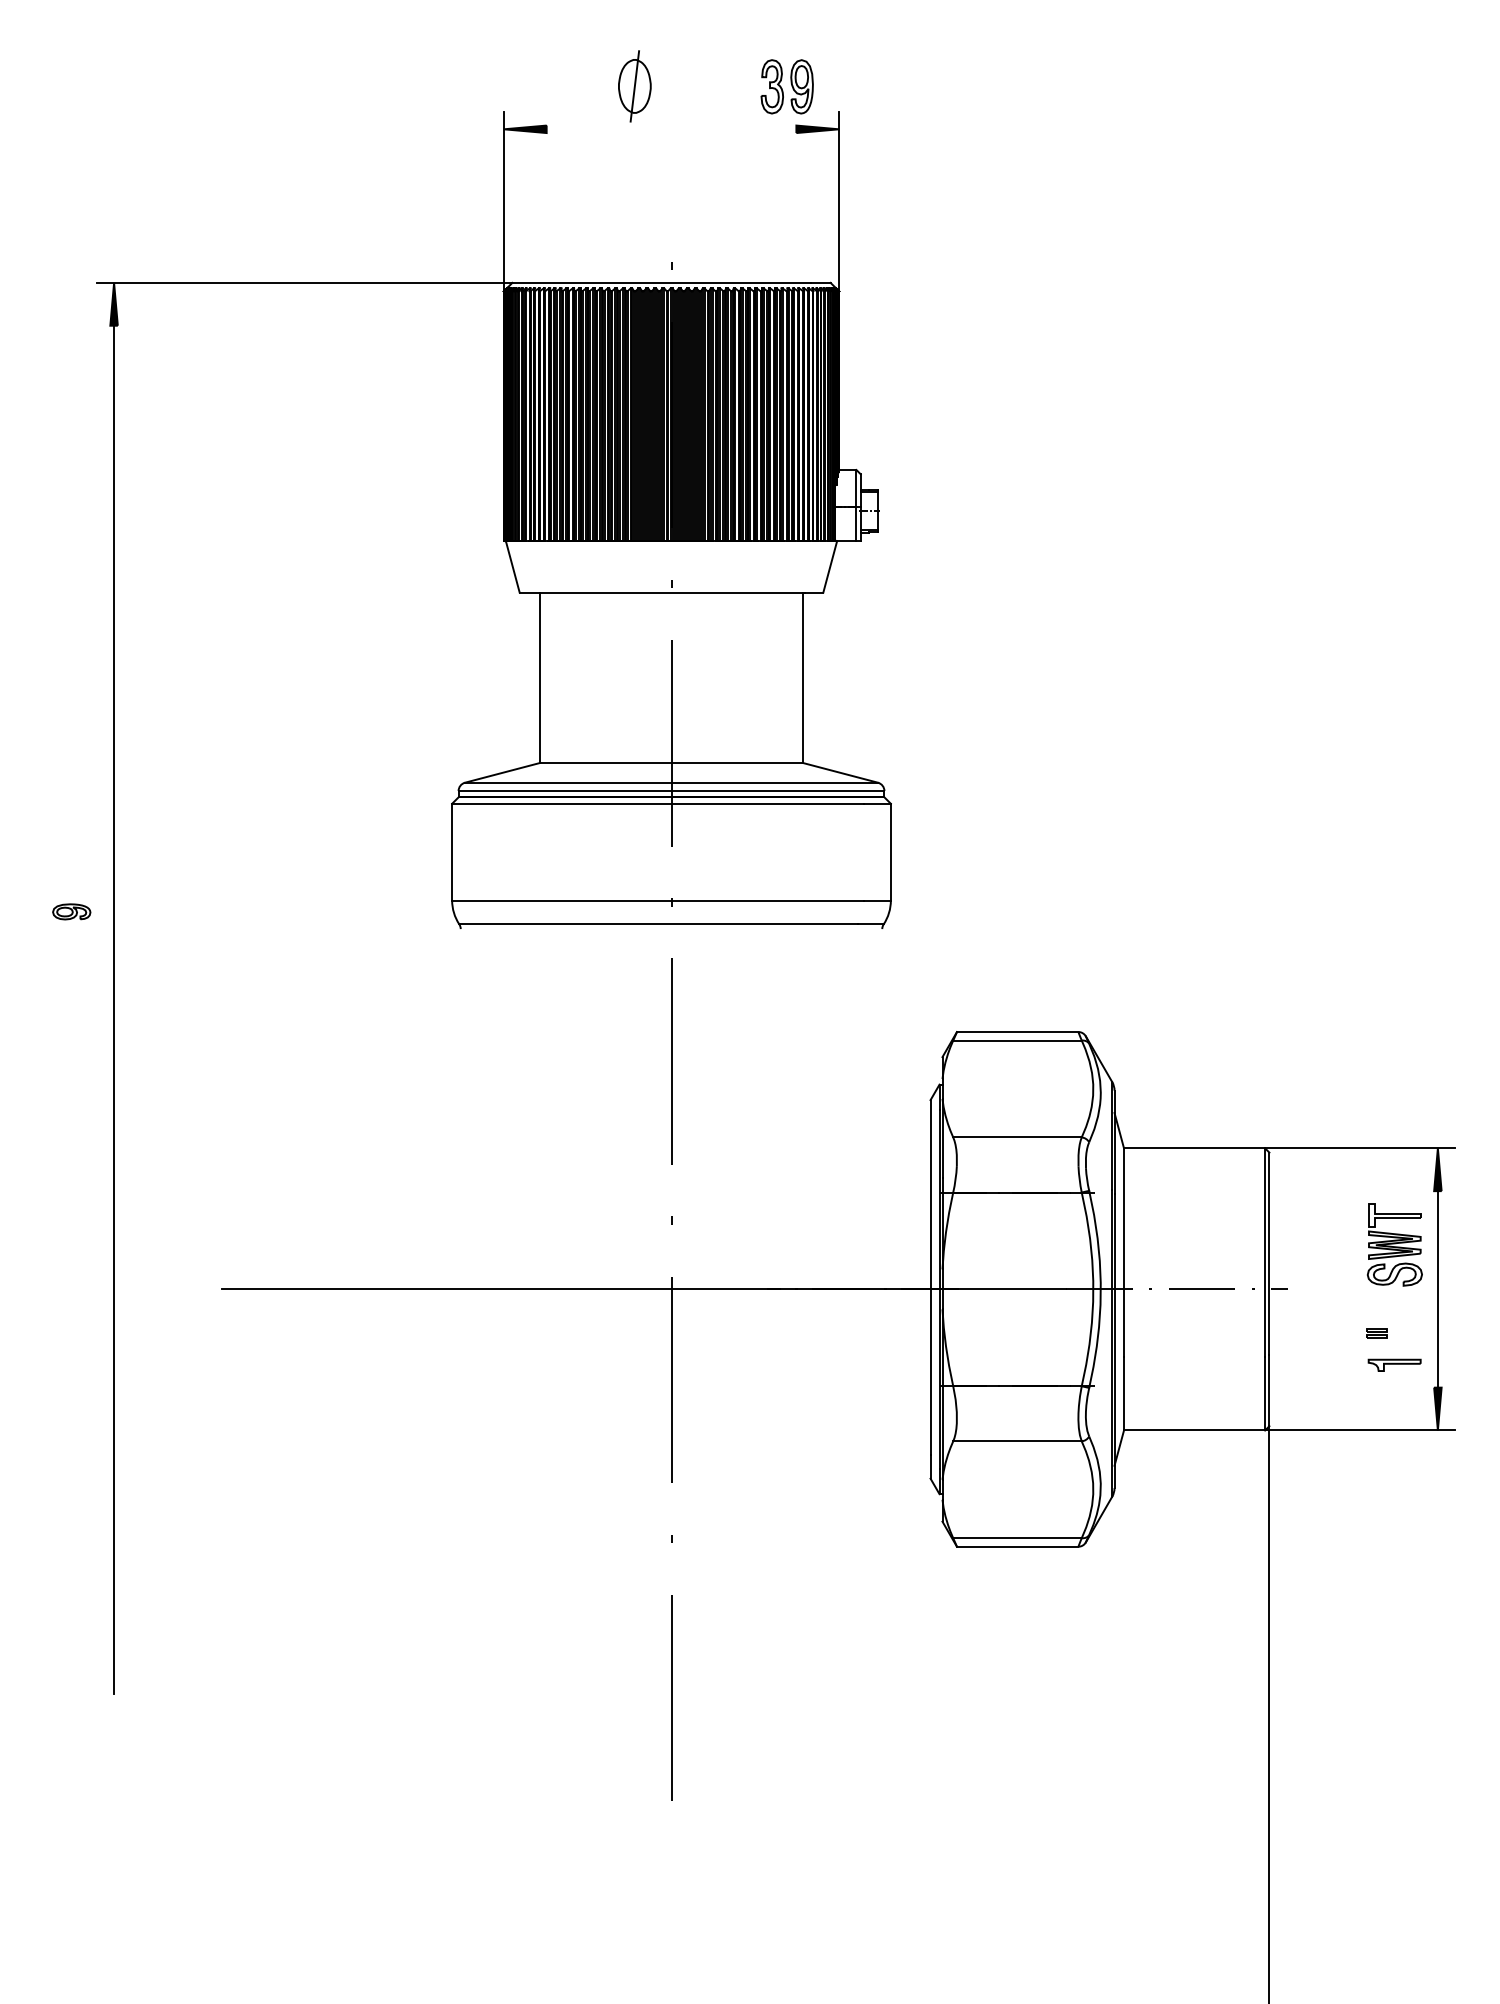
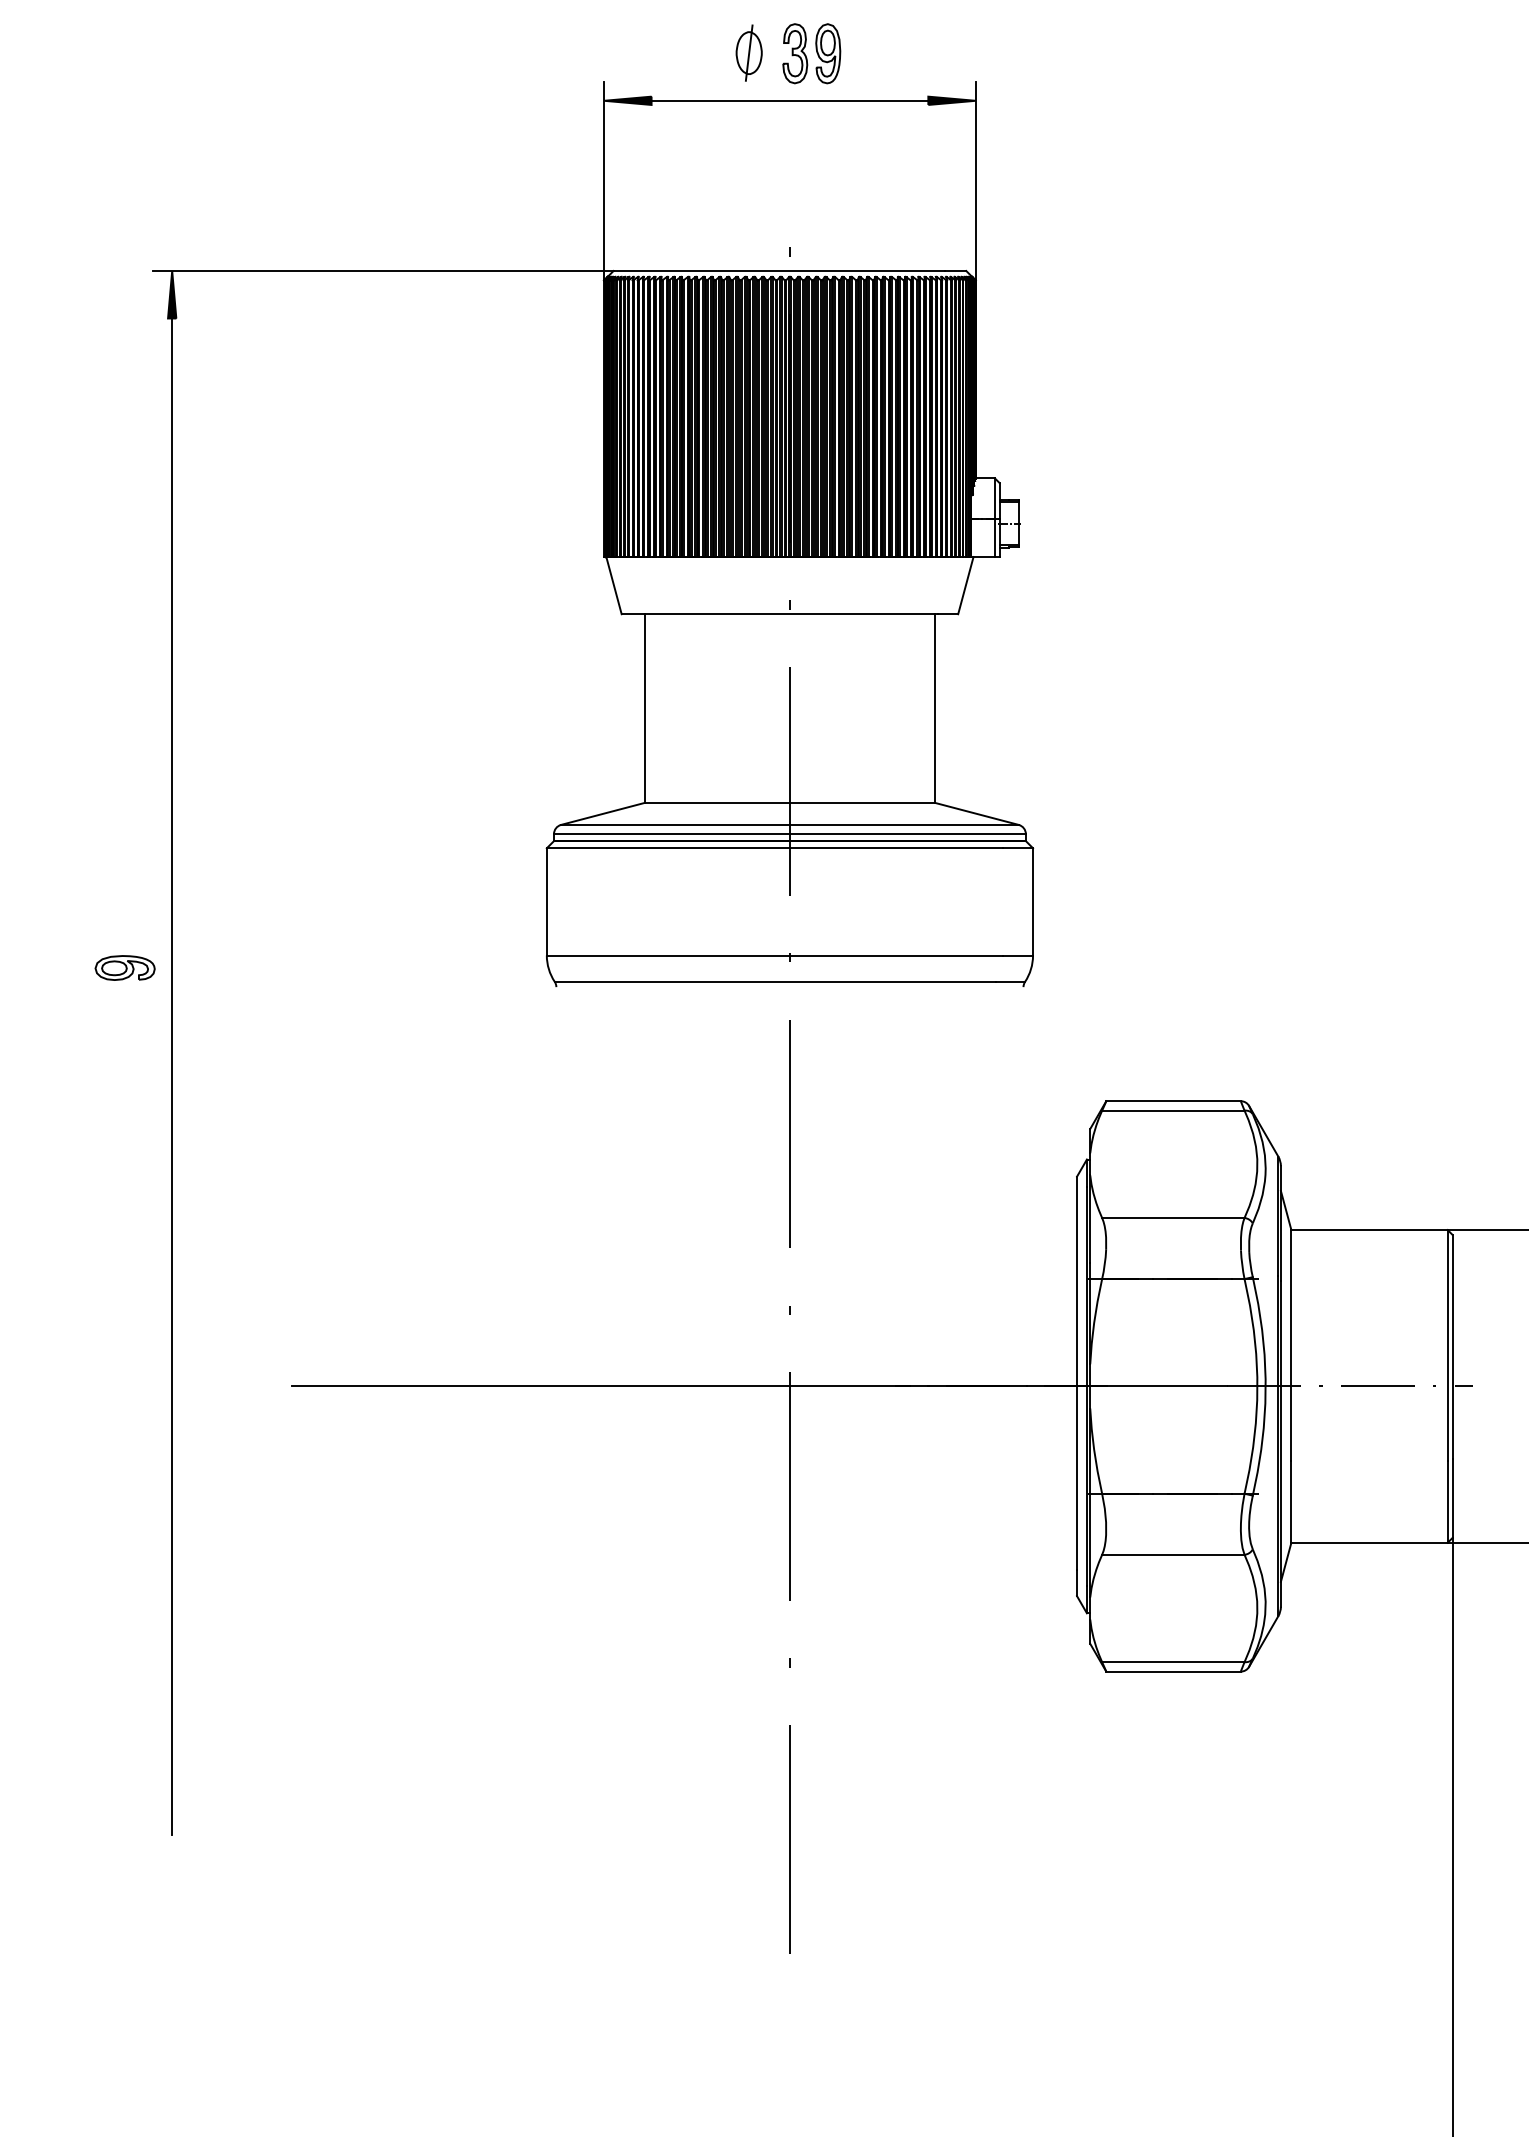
part: (634, 85) -> (748, 52), size x0.71
part: (786, 86) -> (810, 53), moved
line: (671, 129) -> (789, 101), added
part: (71, 911) -> (125, 967), size x1.43

